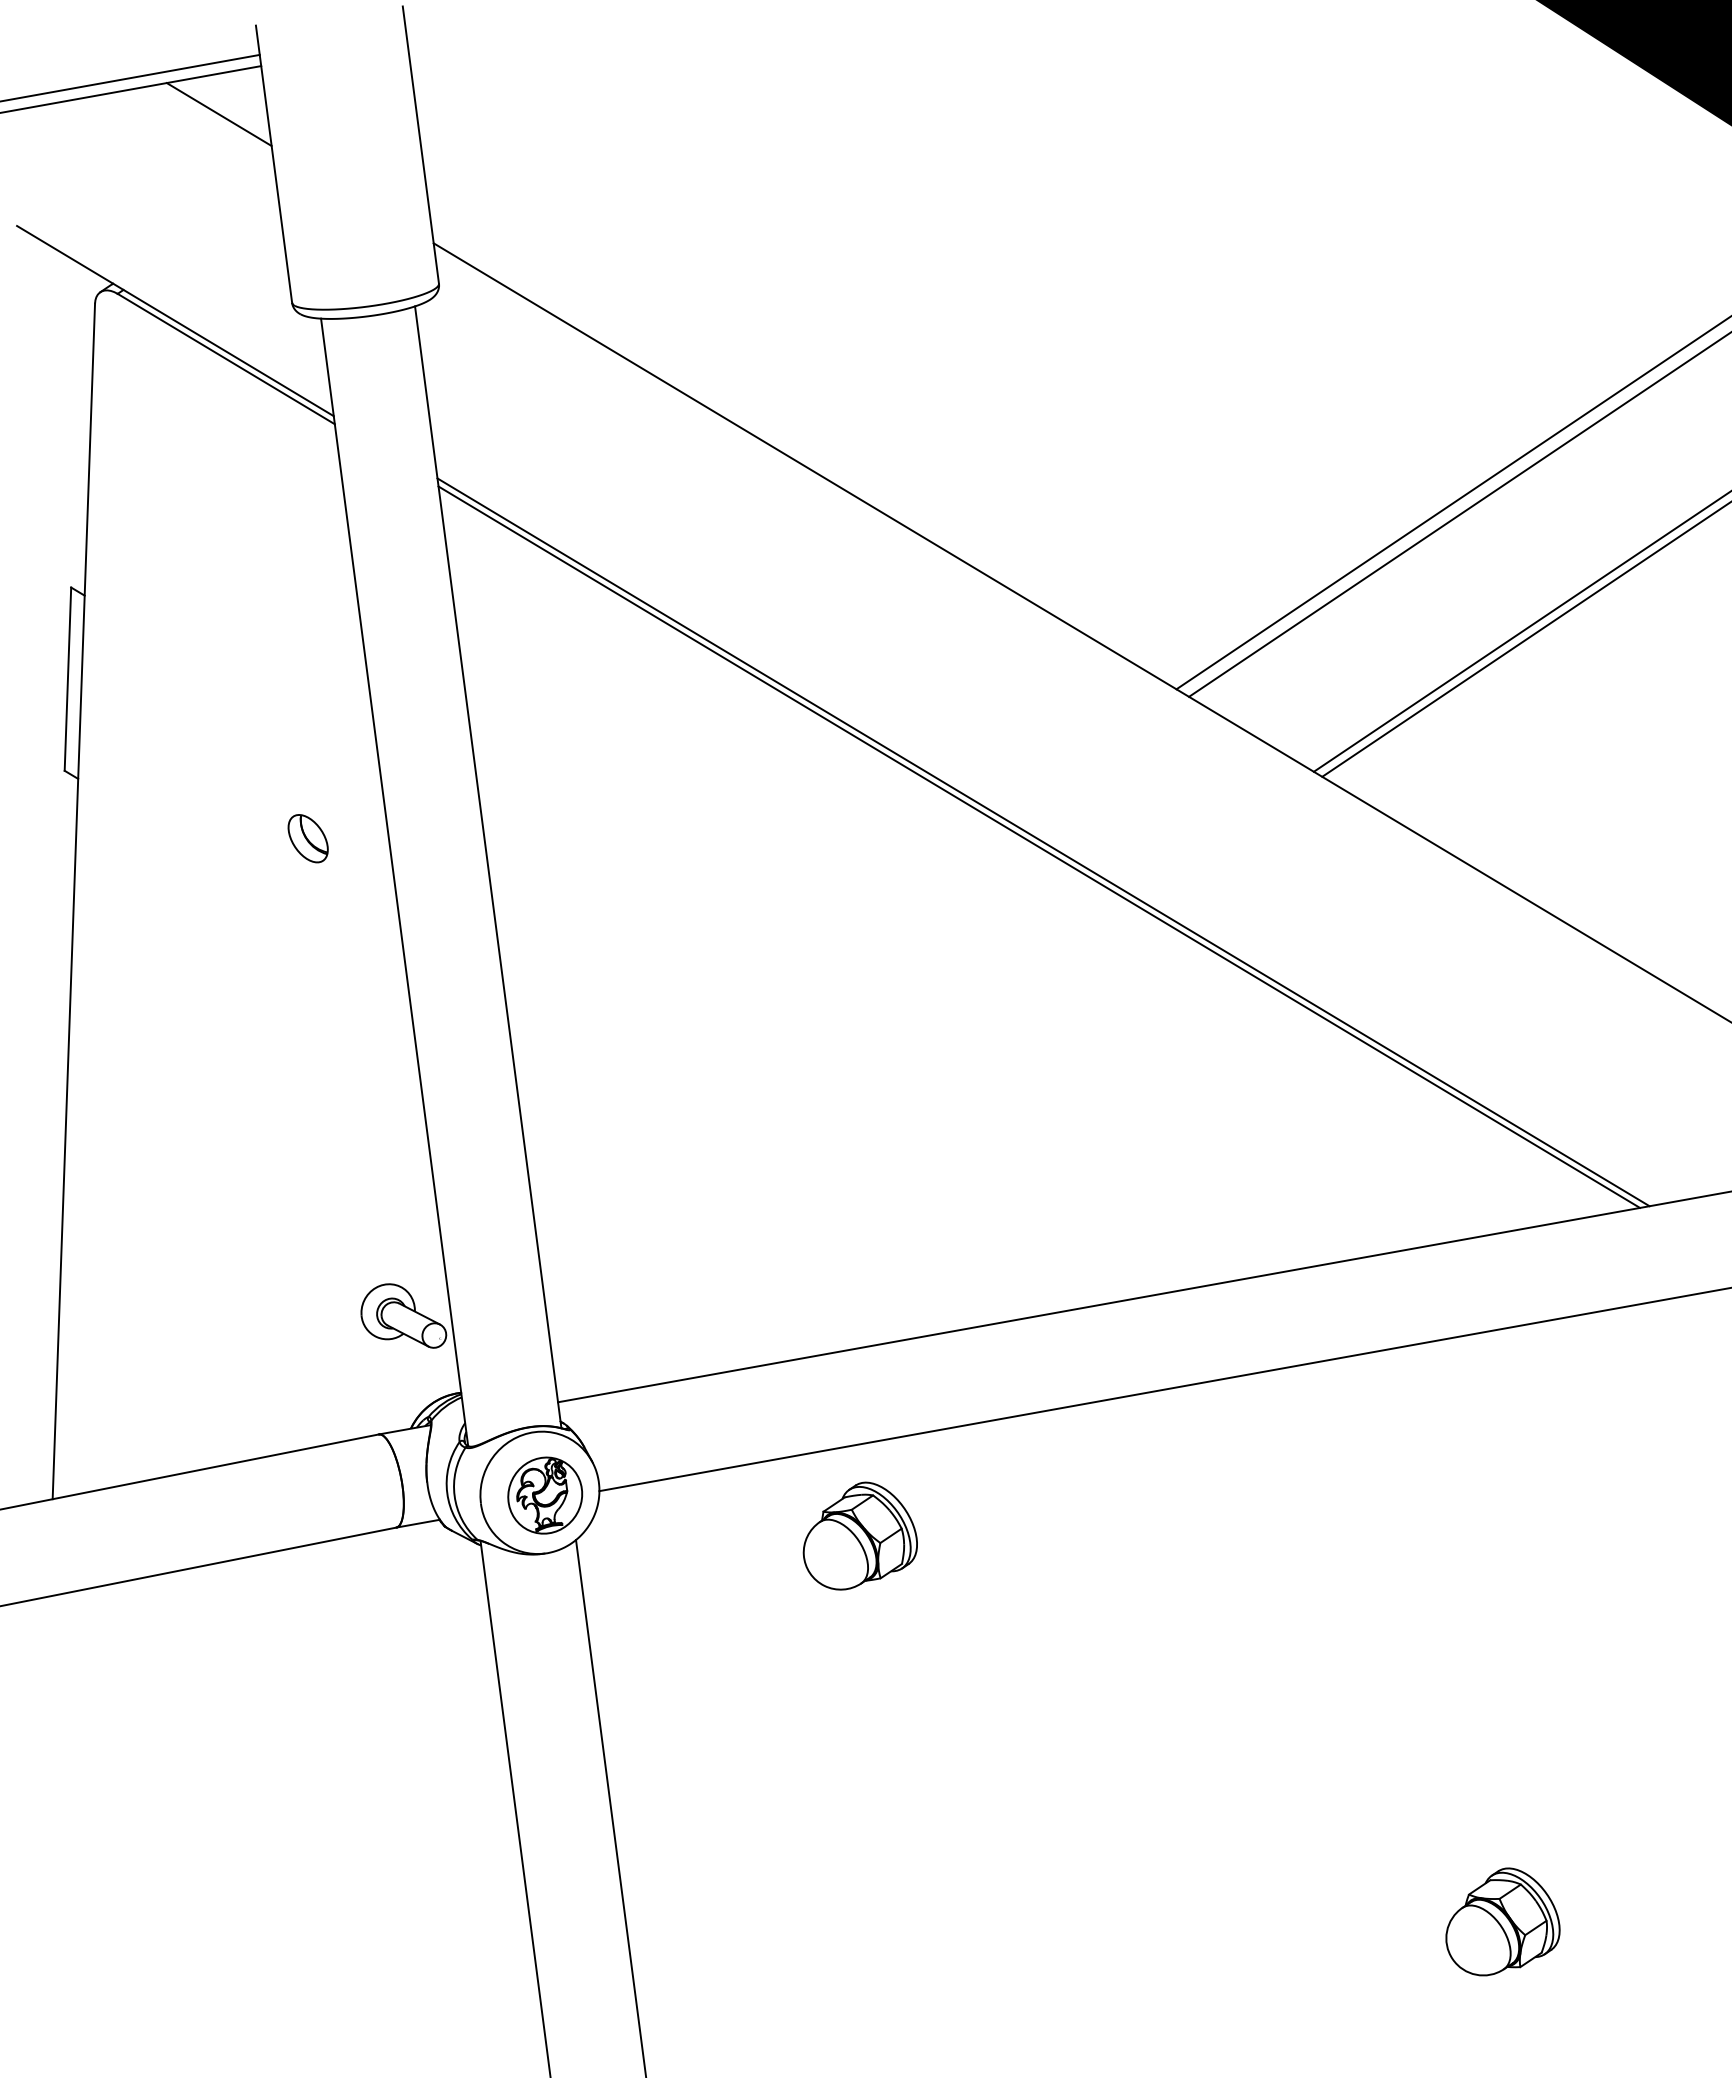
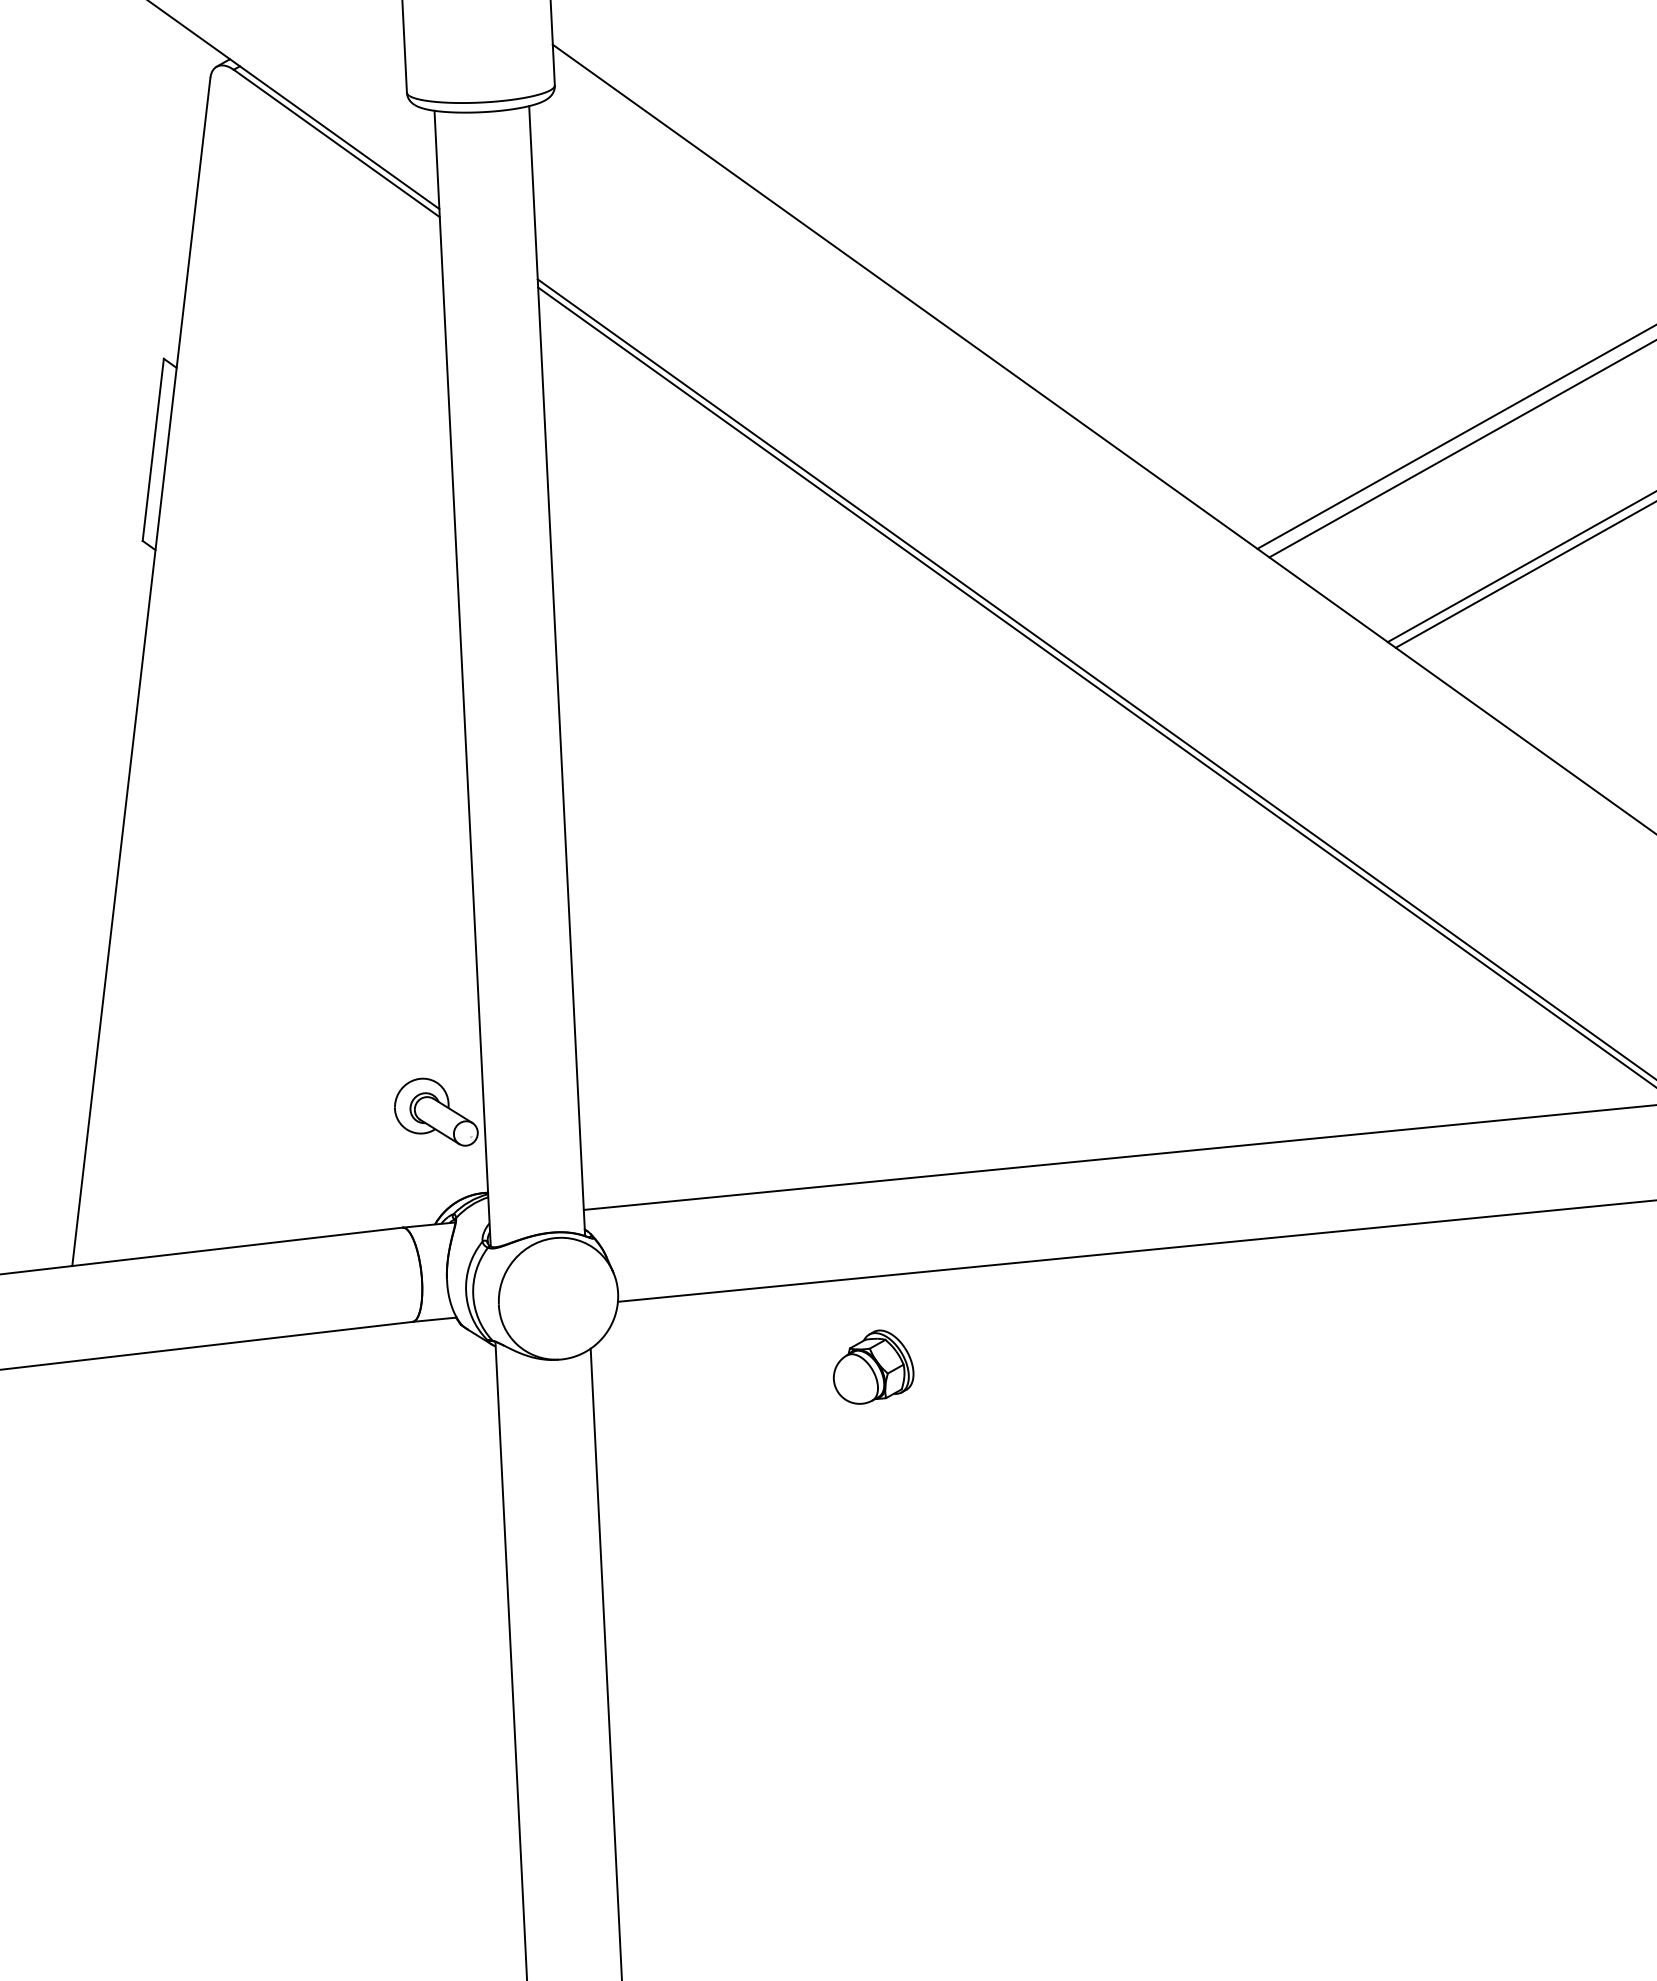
part: (307, 838) -> (379, 627), removed
part: (545, 1495) -> (563, 1301), removed
part: (859, 1535) -> (873, 1366), size x0.7
part: (1502, 1921) -> (1483, 1803), removed

